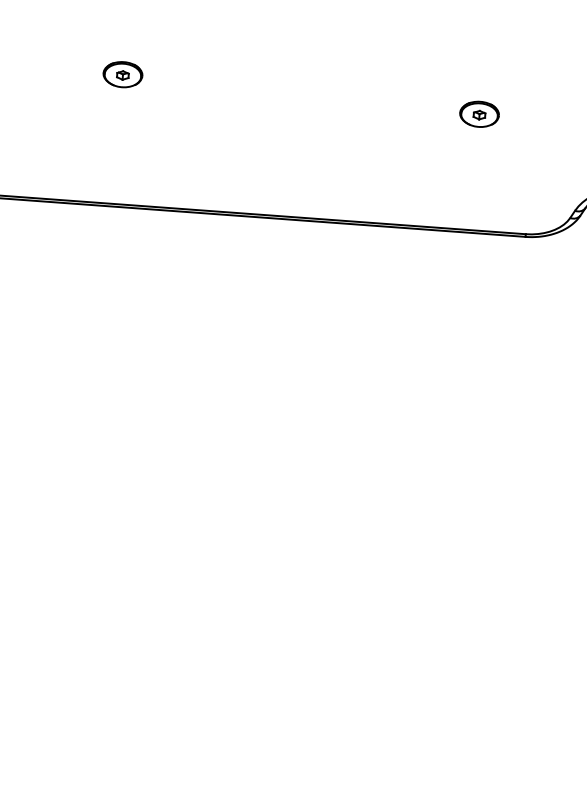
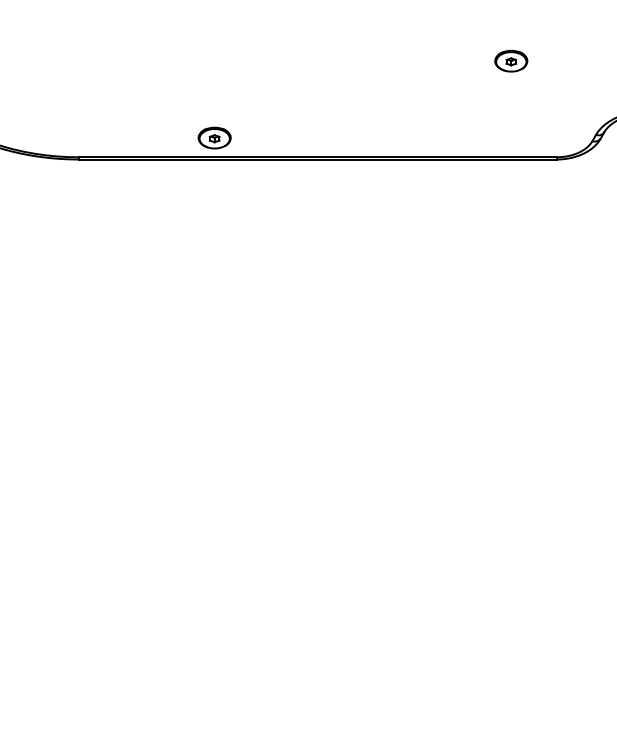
part: (122, 73) -> (214, 137), moved

